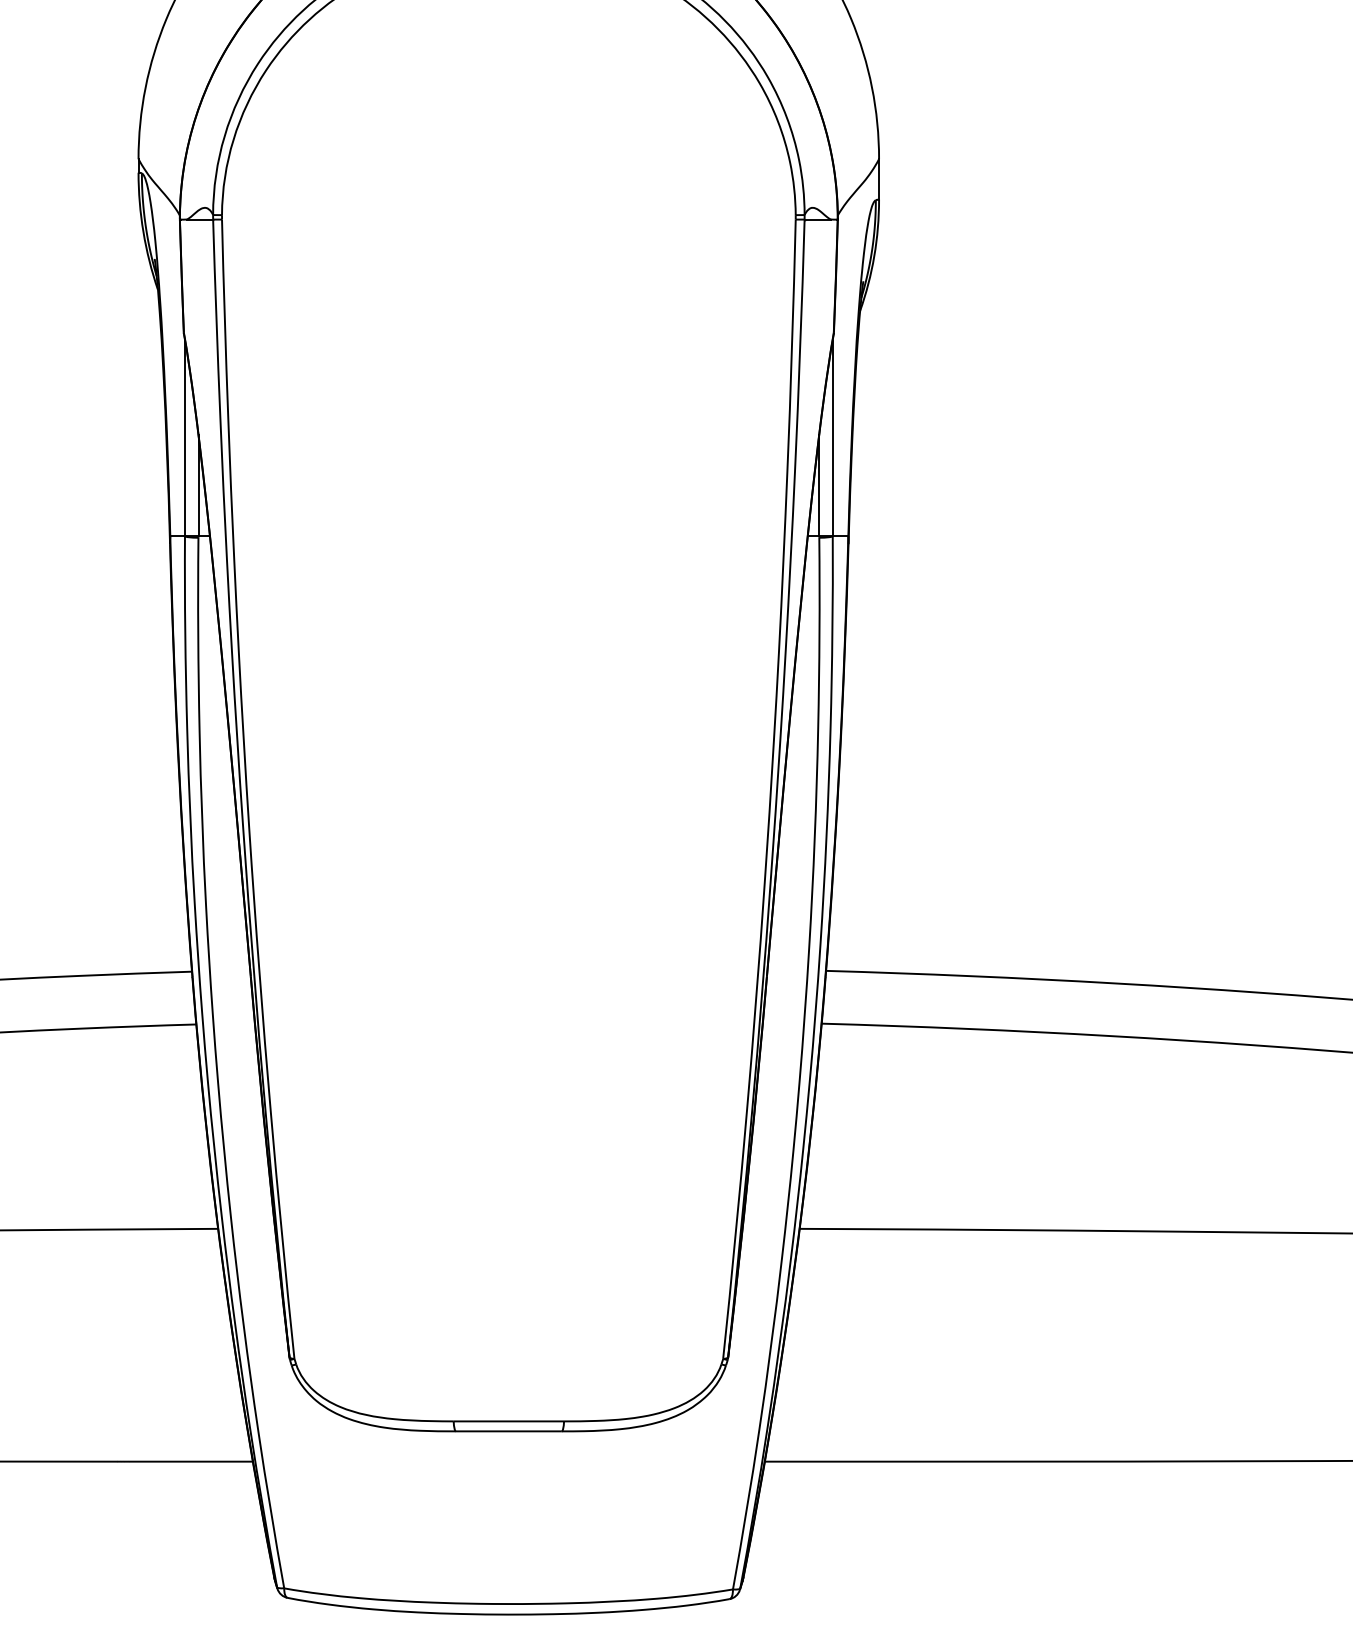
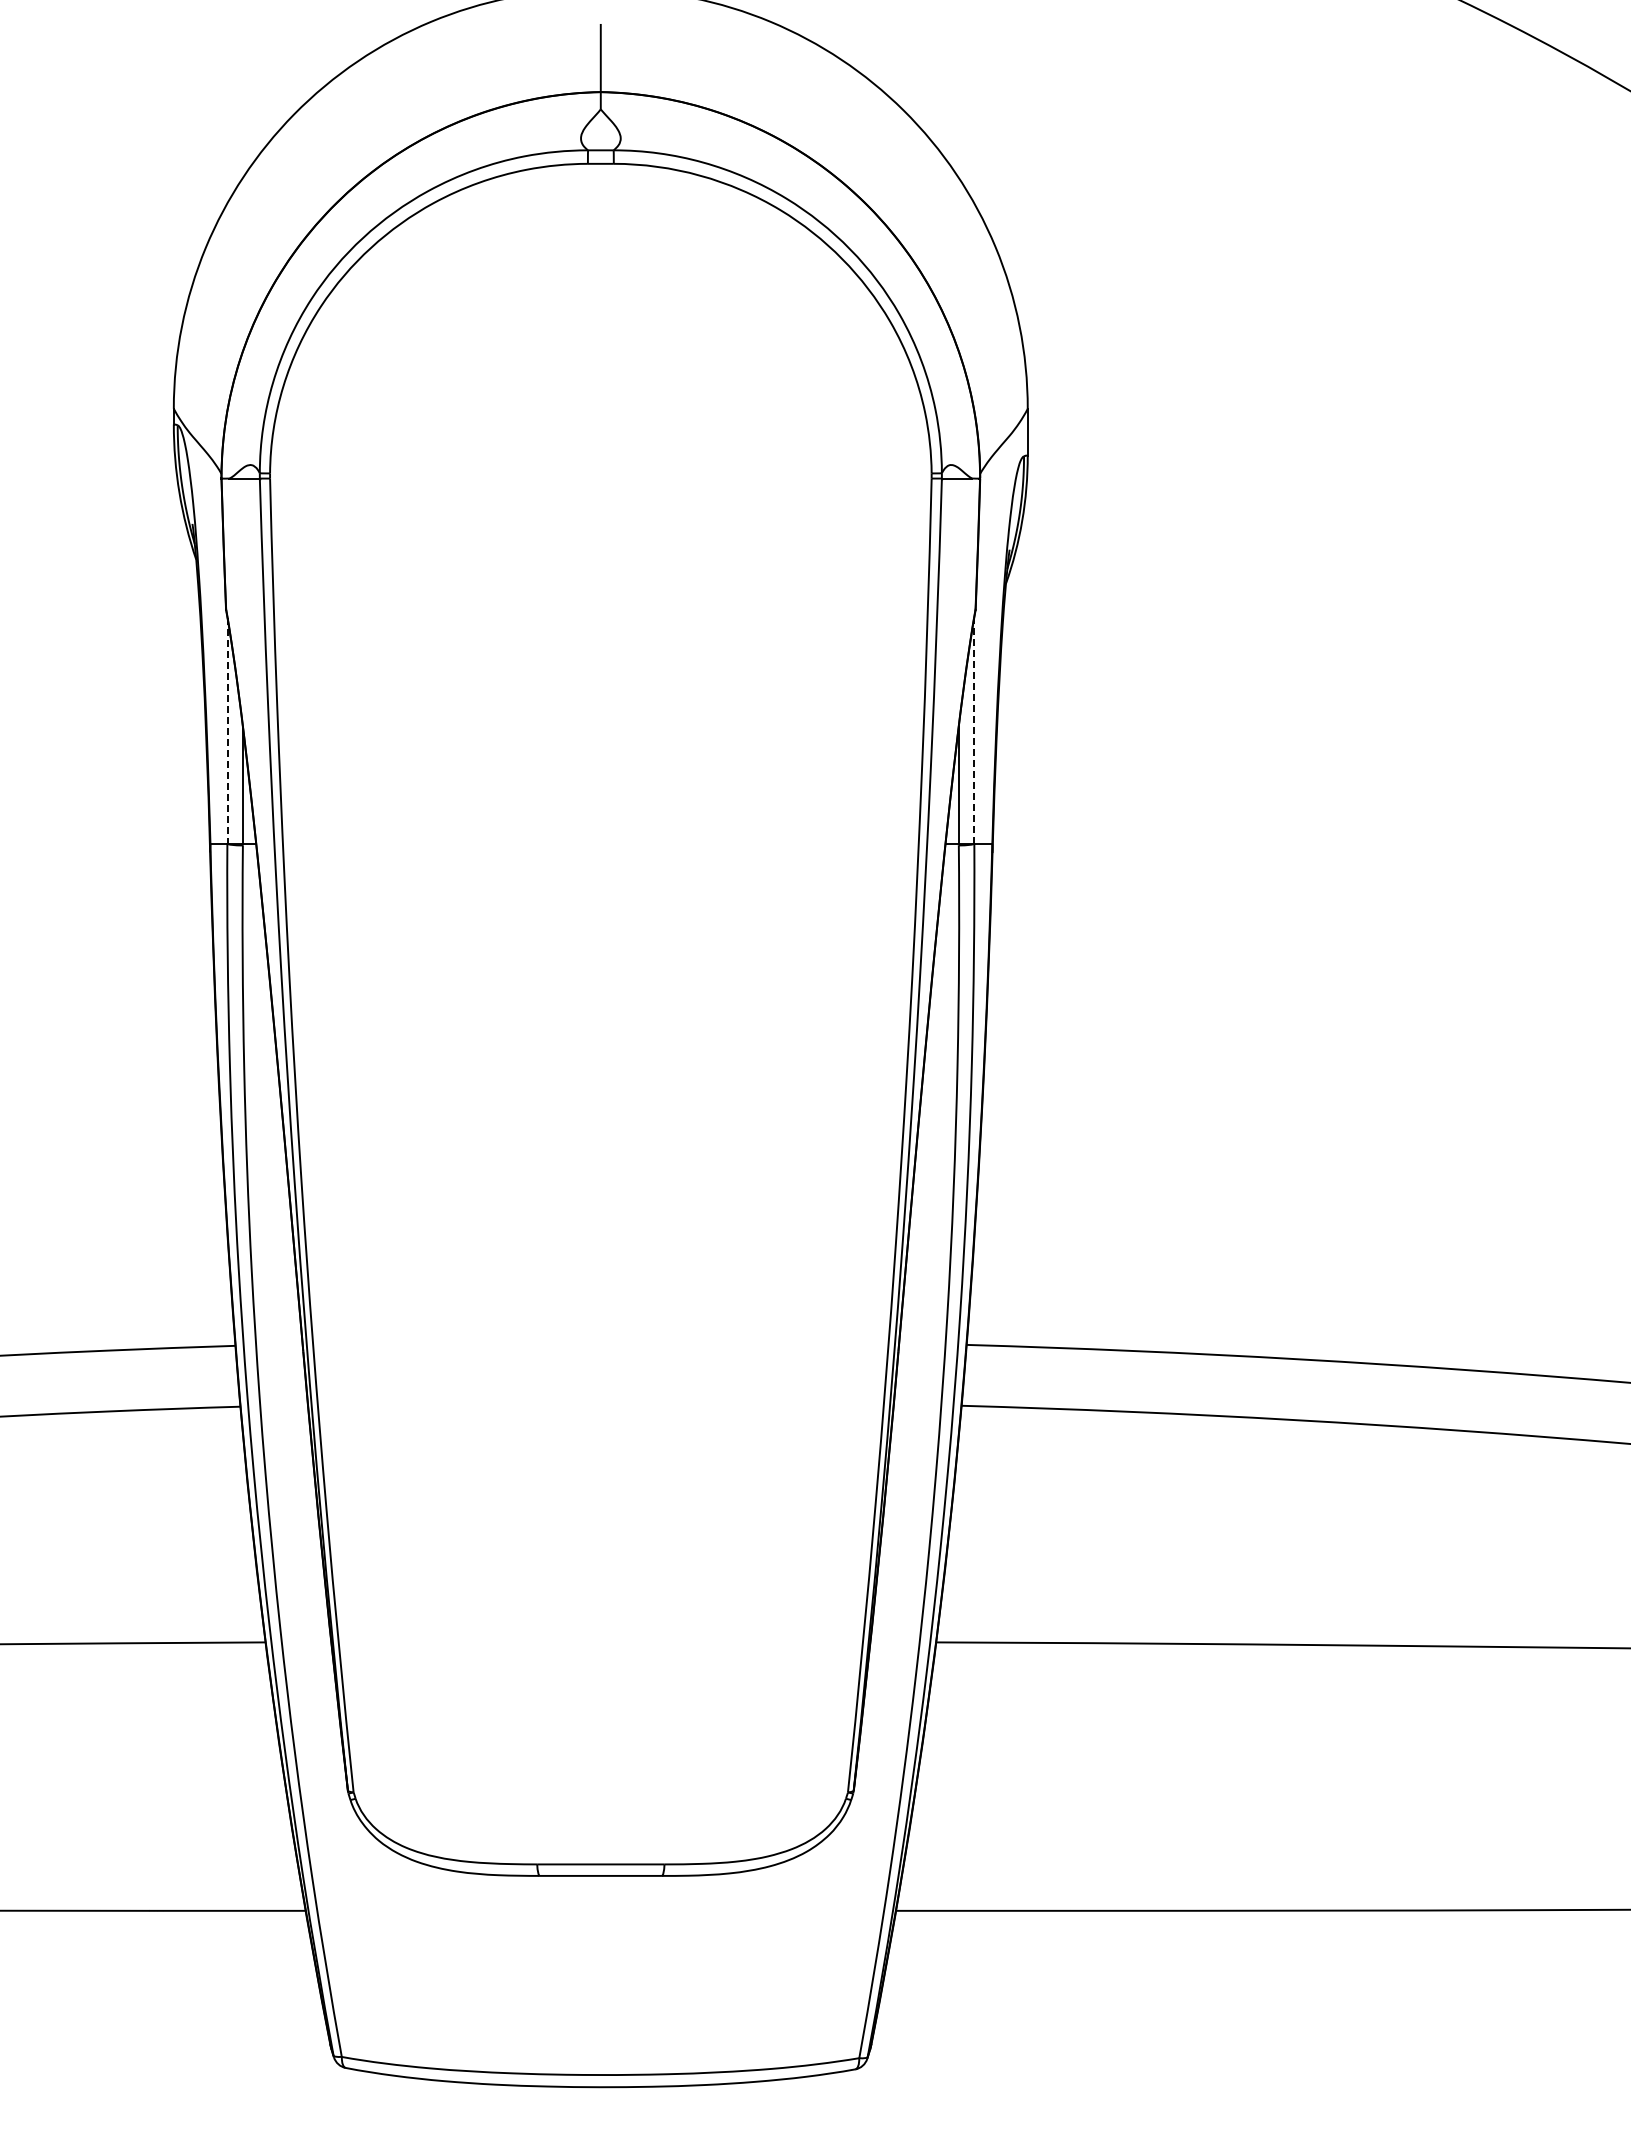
line: (185, 438) -> (227, 731), solid -> dashed
line: (832, 438) -> (974, 731), solid -> dashed

